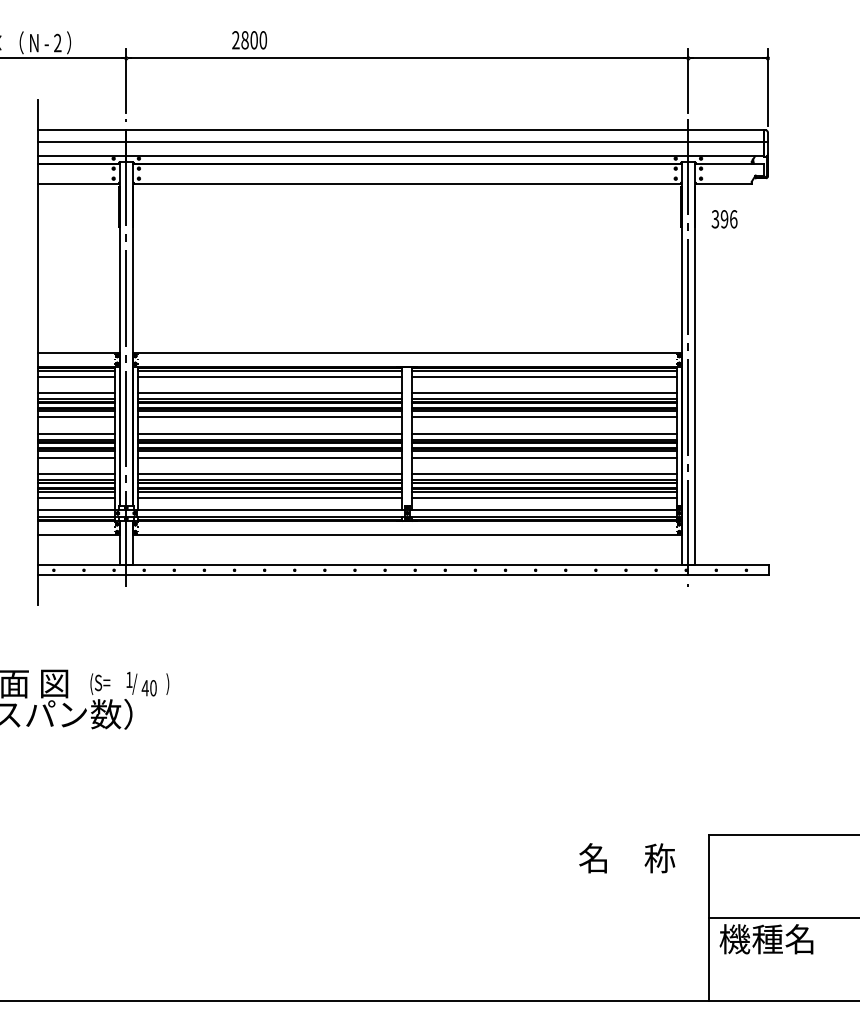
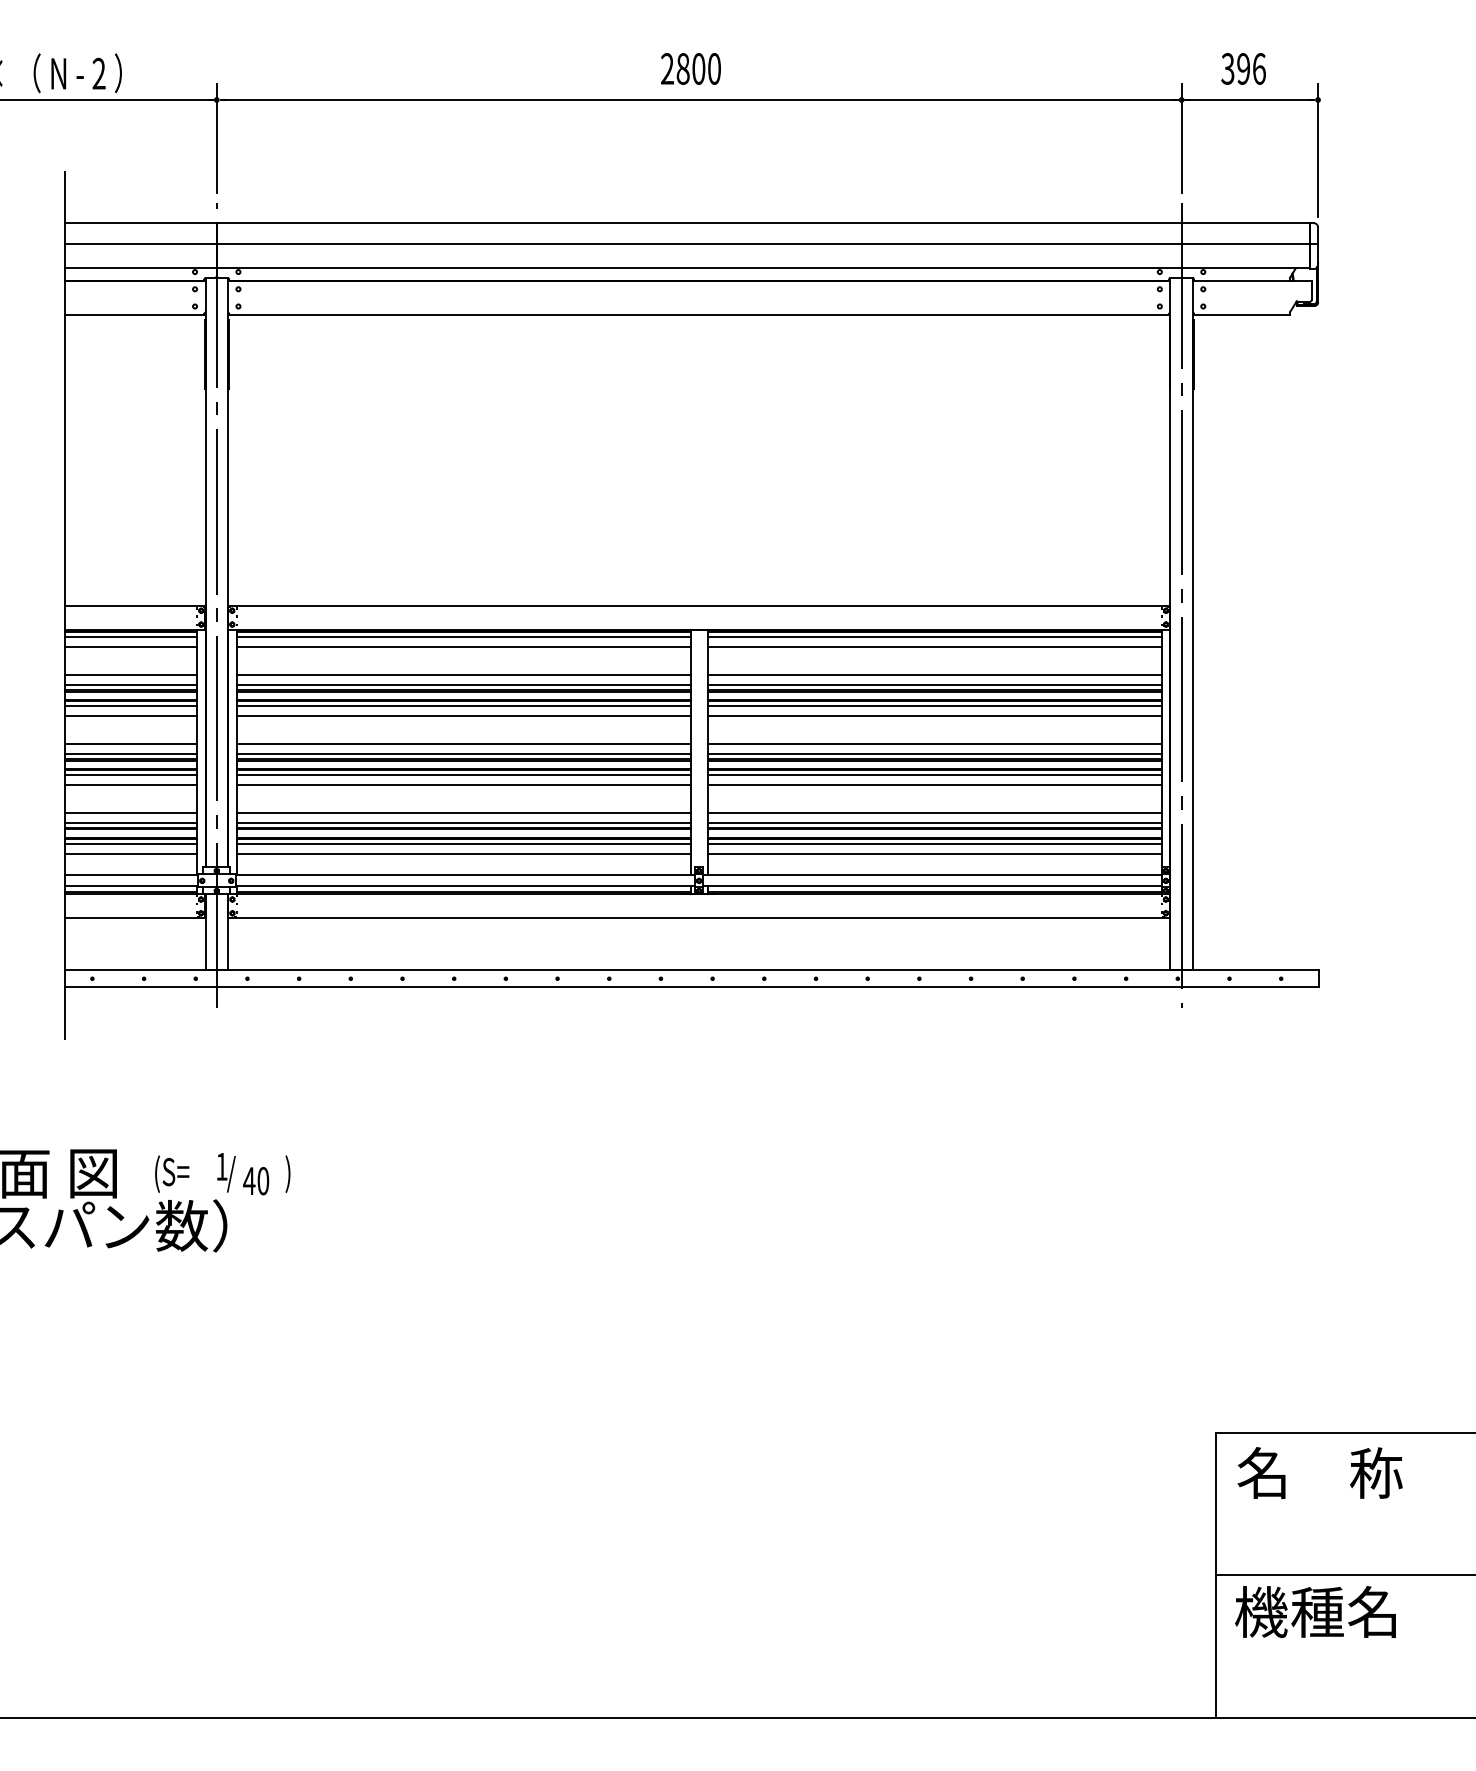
text: (249, 40) -> (690, 69), moved
text: (724, 219) -> (1243, 69), moved
text: (627, 858) -> (1320, 1473), moved

